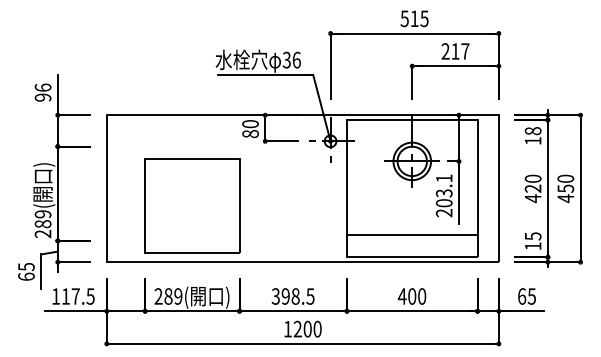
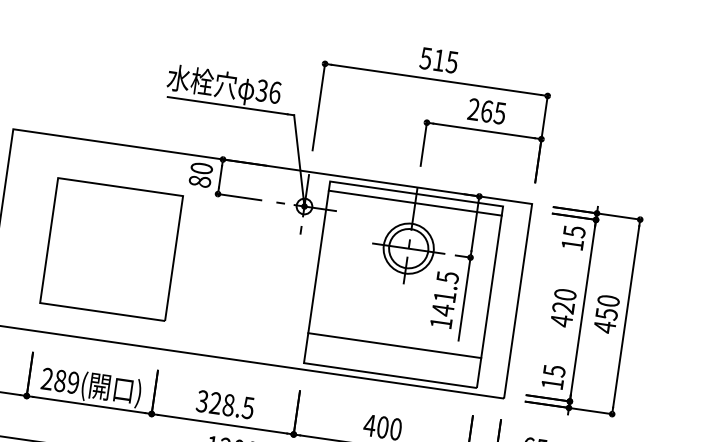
text: (460, 51) -> (493, 112), 217 -> 265
line: (411, 127) -> (414, 203), added
text: (532, 131) -> (573, 232), 18 -> 15
text: (443, 195) -> (443, 299), 203.1 -> 141.5
part: (192, 205) -> (111, 249), moved
text: (285, 296) -> (215, 403), 398.5 -> 328.5

